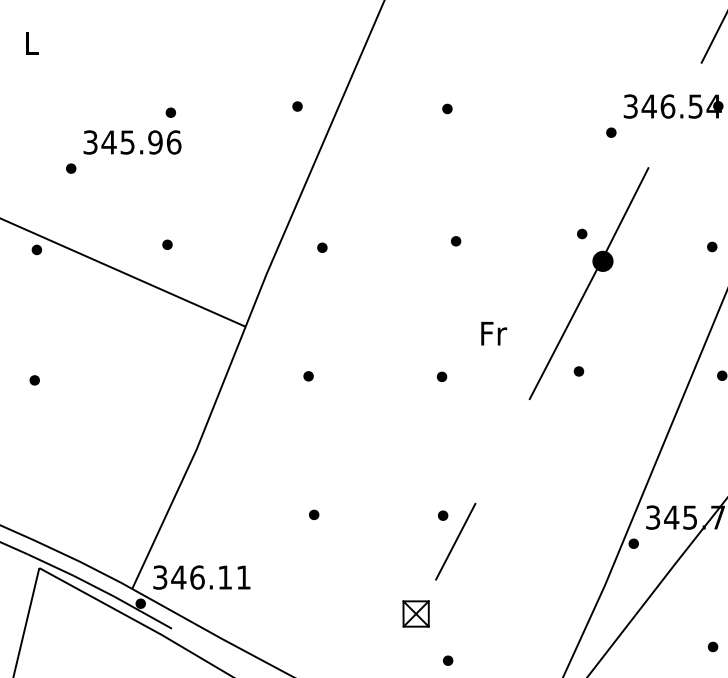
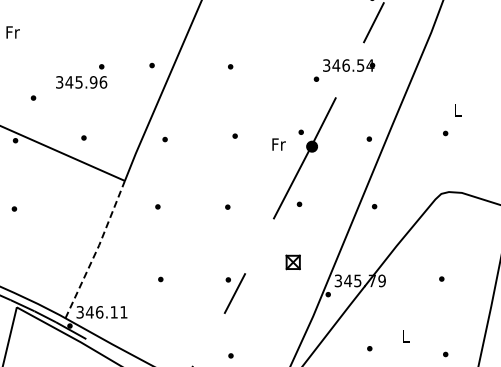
text: (31, 43) -> (12, 32), L -> Fr
text: (132, 131) -> (81, 76), moved
text: (492, 333) -> (278, 144), moved
line: (193, 457) -> (97, 249), solid -> dashed
part: (414, 614) -> (292, 262), moved

